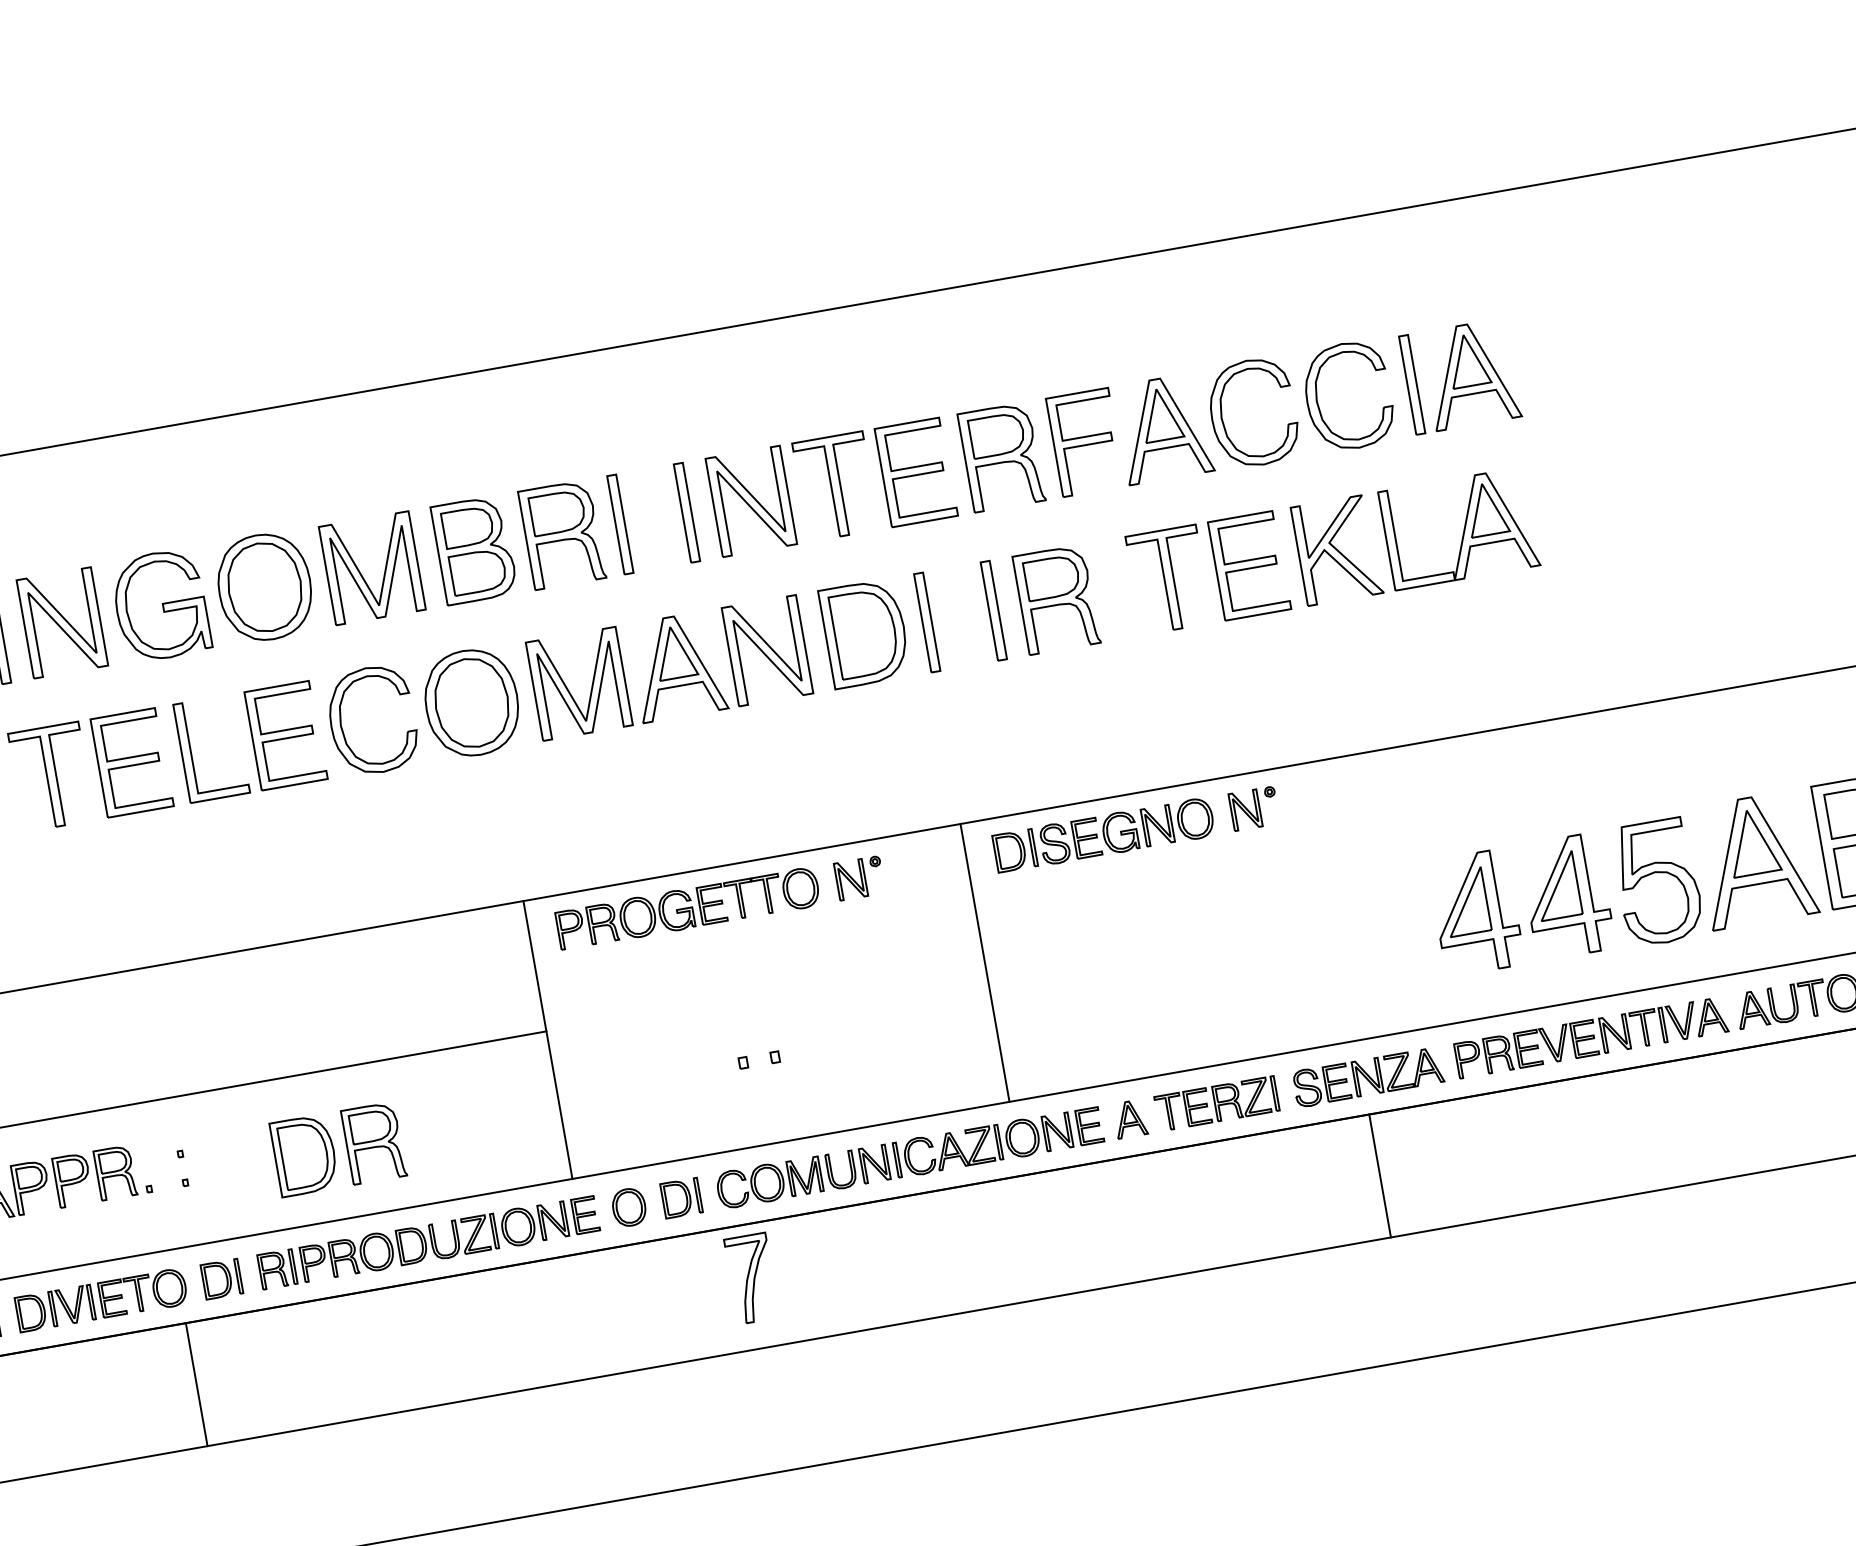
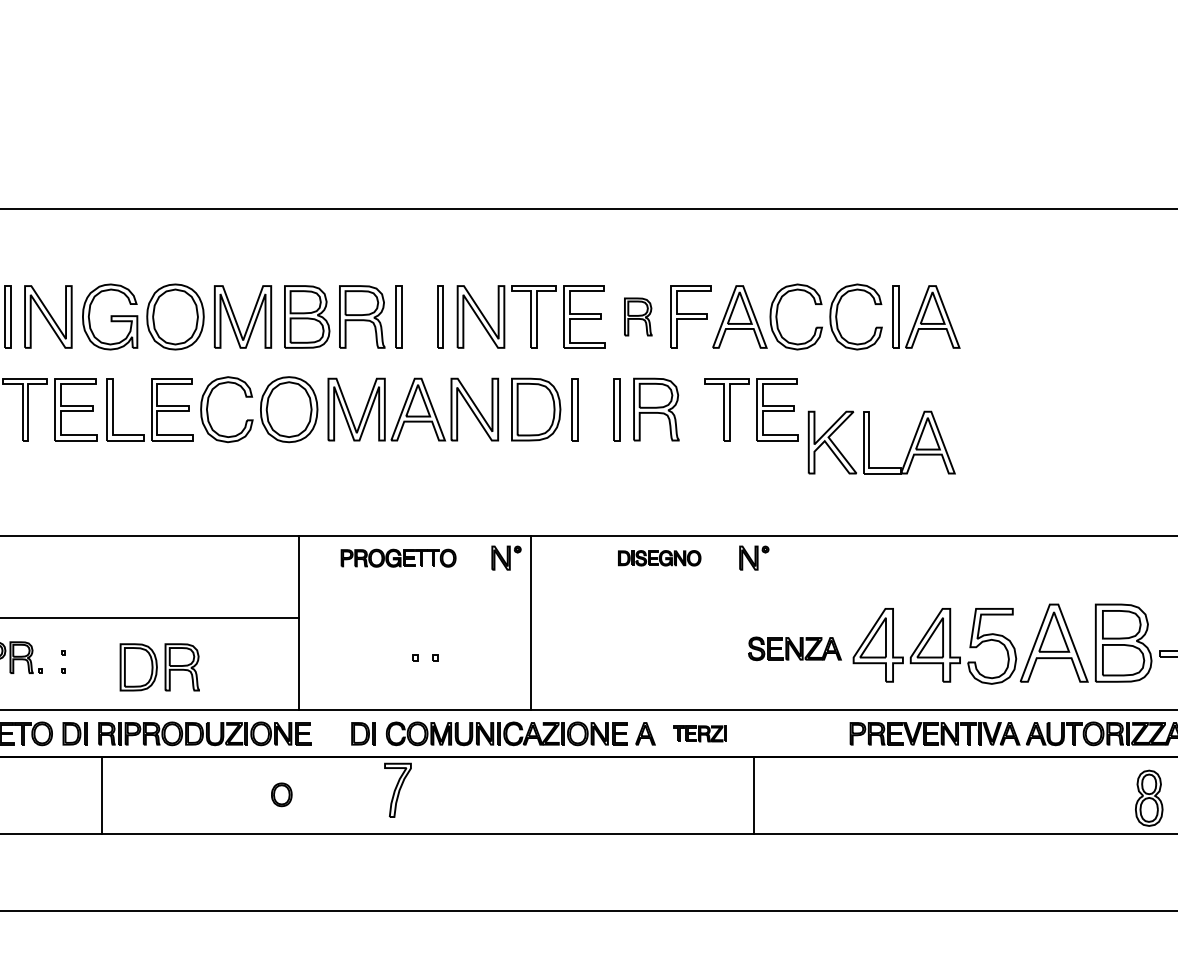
part: (1001, 456) -> (638, 316), size x0.6
part: (1395, 539) -> (869, 442), moved
part: (1103, 835) -> (659, 558), size x0.6
part: (687, 909) -> (398, 558), size x0.7
line: (984, 961) -> (530, 622), moved
part: (1367, 1076) -> (794, 648), moved
part: (1216, 1103) -> (699, 733), size x0.7
line: (1379, 1174) -> (753, 794), moved
part: (628, 1206) -> (281, 794), moved
line: (196, 1383) -> (102, 794), moved

